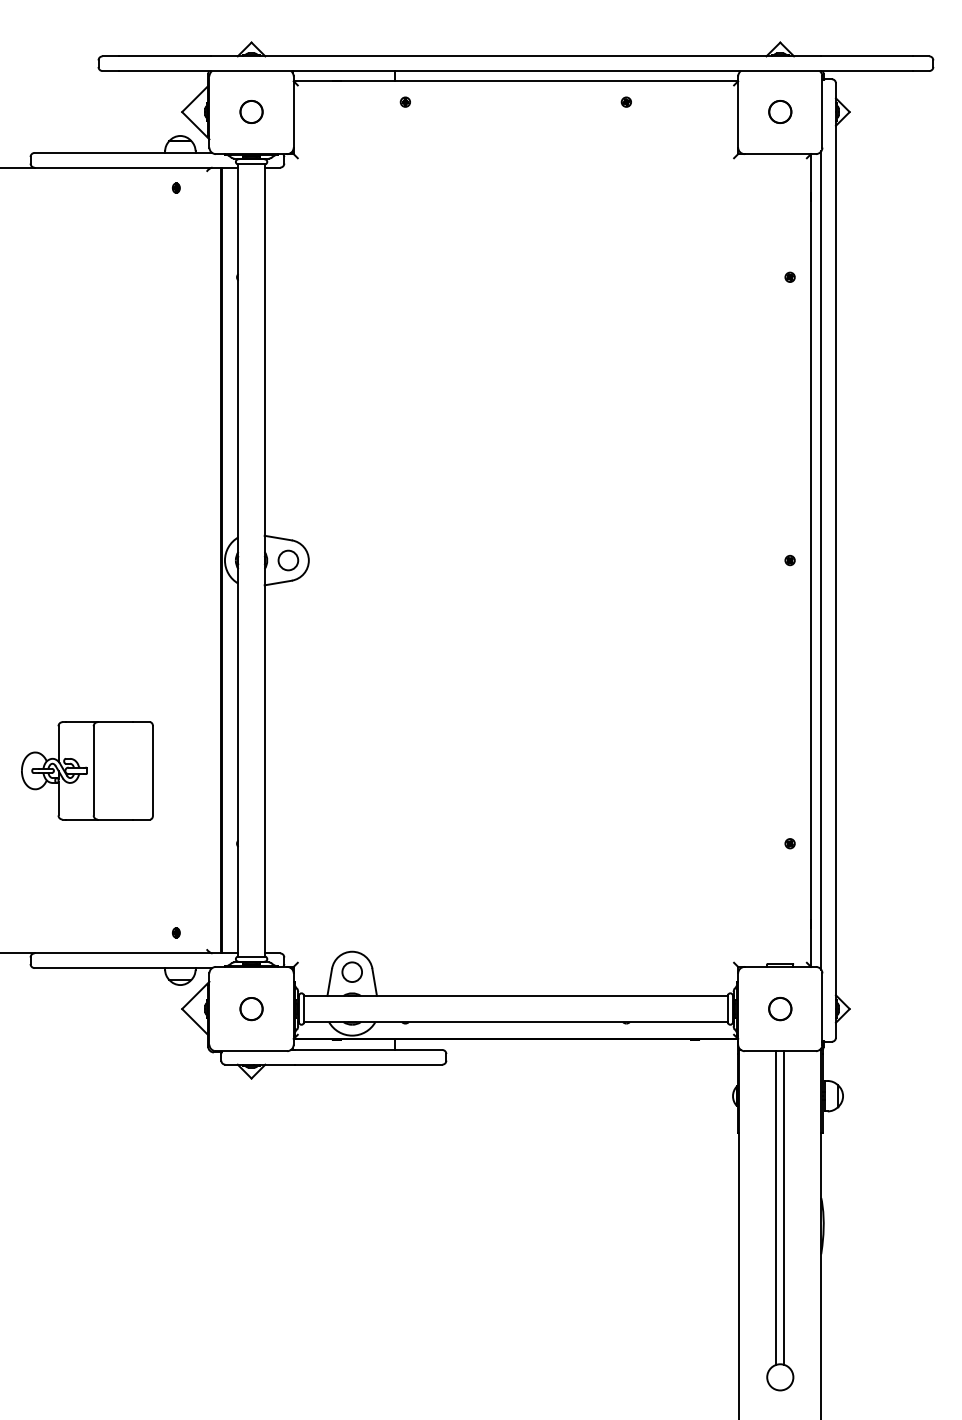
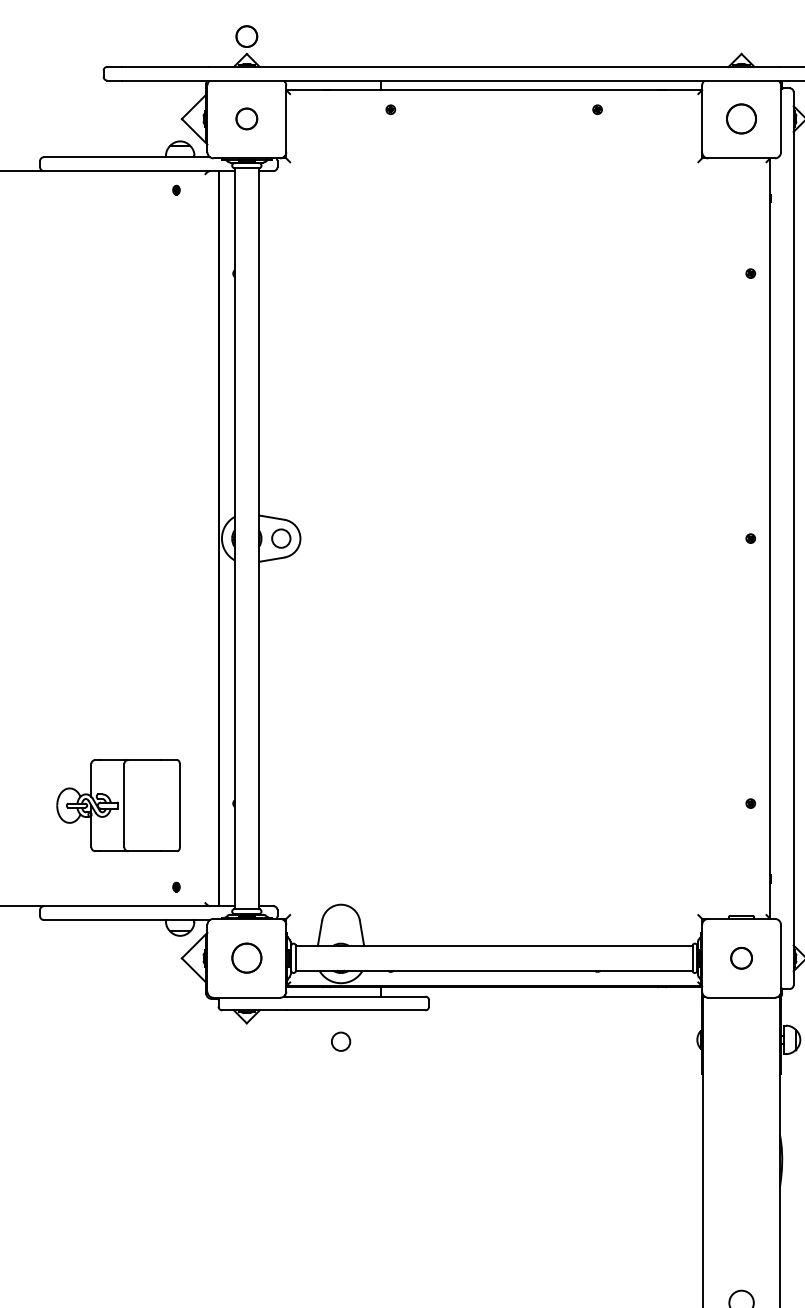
circle: (251, 23) -> (246, 36), added
circle: (780, 111) -> (741, 118), size x1.4
line: (821, 560) -> (780, 538), removed
part: (87, 770) -> (118, 805), moved
circle: (351, 971) -> (340, 1041), moved
circle: (251, 1009) -> (246, 958), size x1.4
line: (776, 1207) -> (738, 1144), removed
line: (784, 1207) -> (745, 1144), removed

